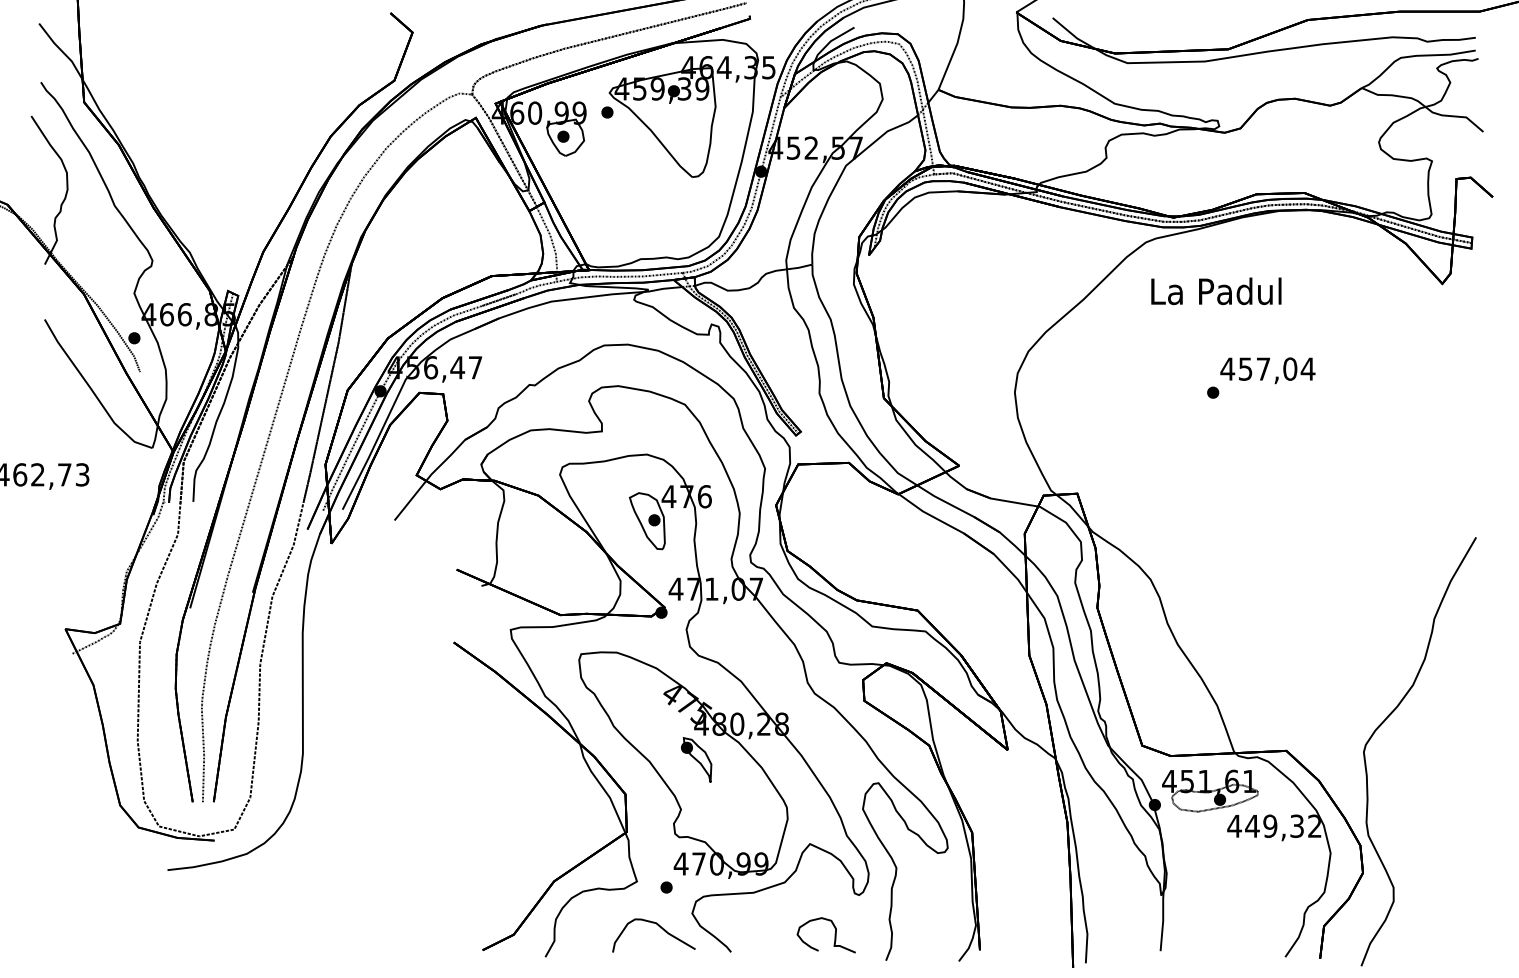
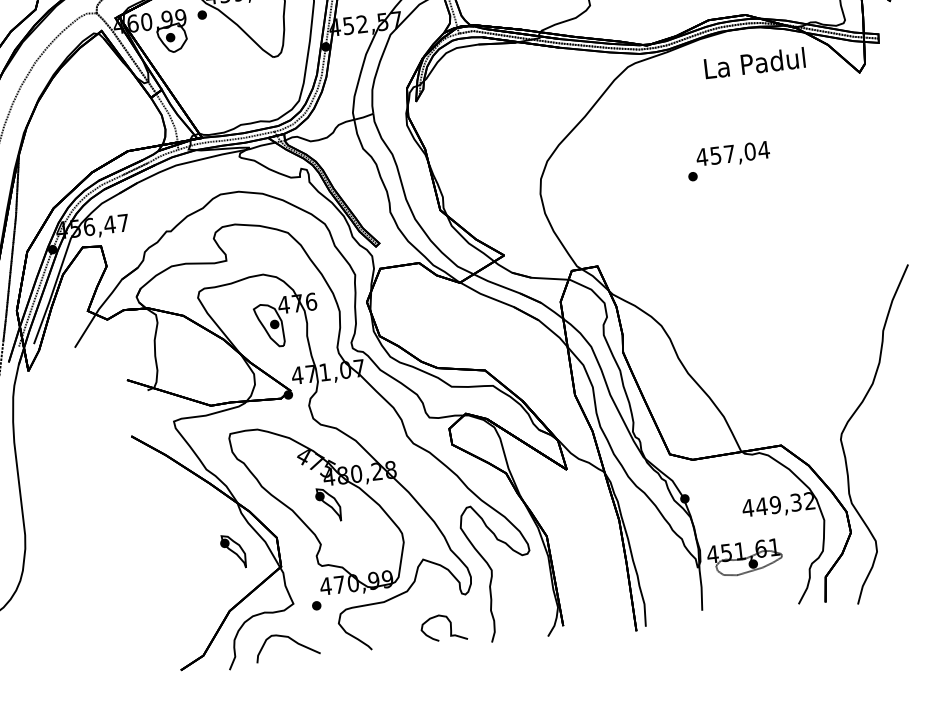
text: (1216, 291) -> (754, 63), moved
part: (1210, 790) -> (745, 557), moved
part: (567, 805) -> (233, 551), added
curve: (660, 928) -> (291, 640), moved

